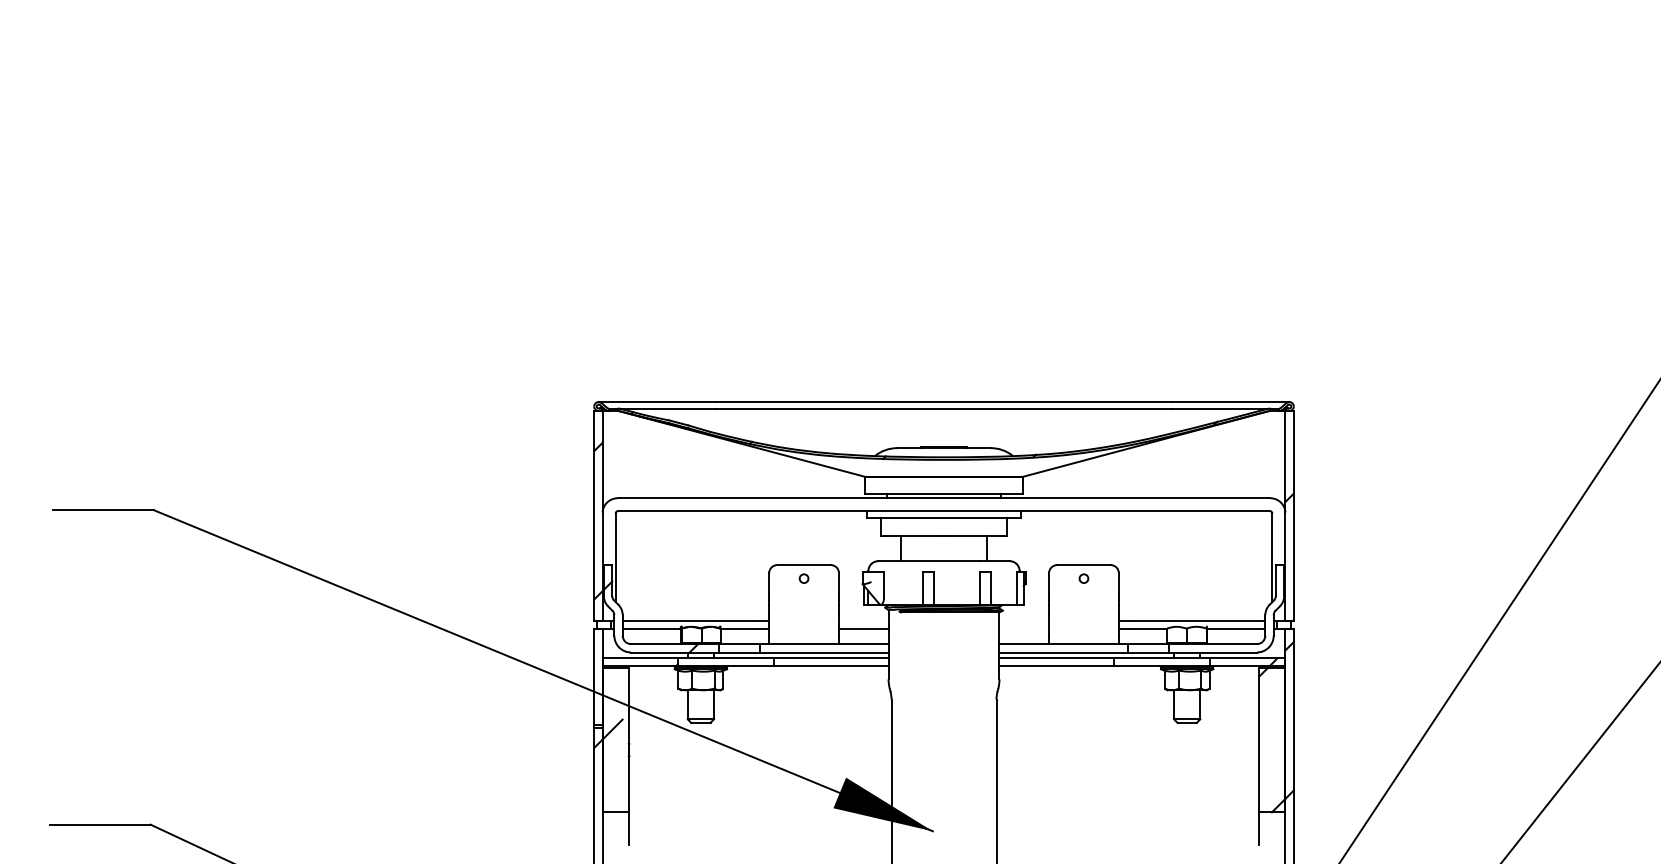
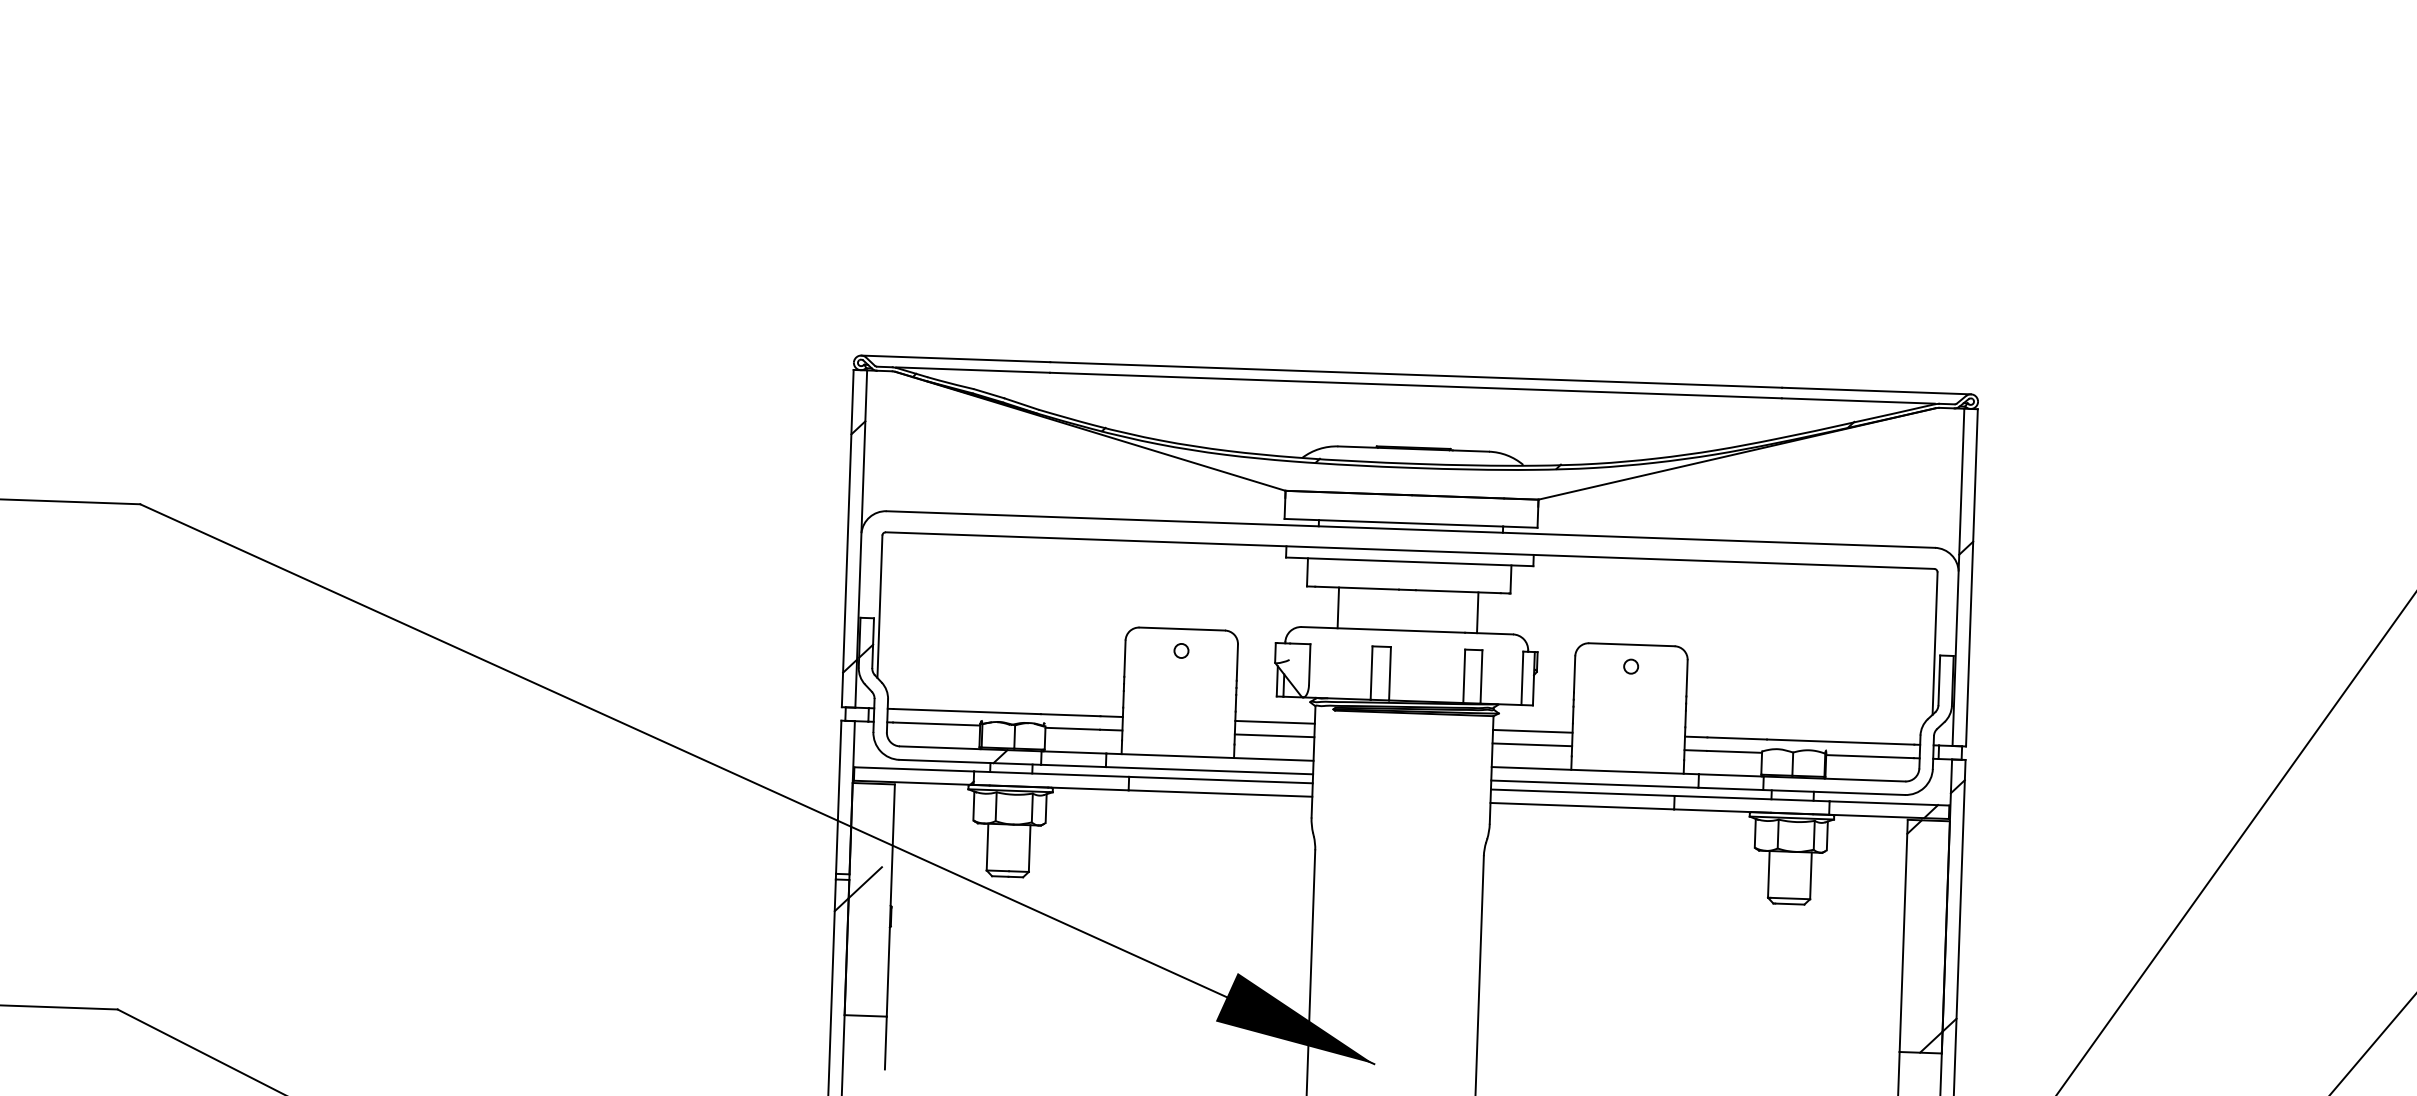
line: (863, 621) -> (1274, 723), added
line: (1023, 621) -> (1531, 732), added
line: (1023, 629) -> (1531, 744), added

